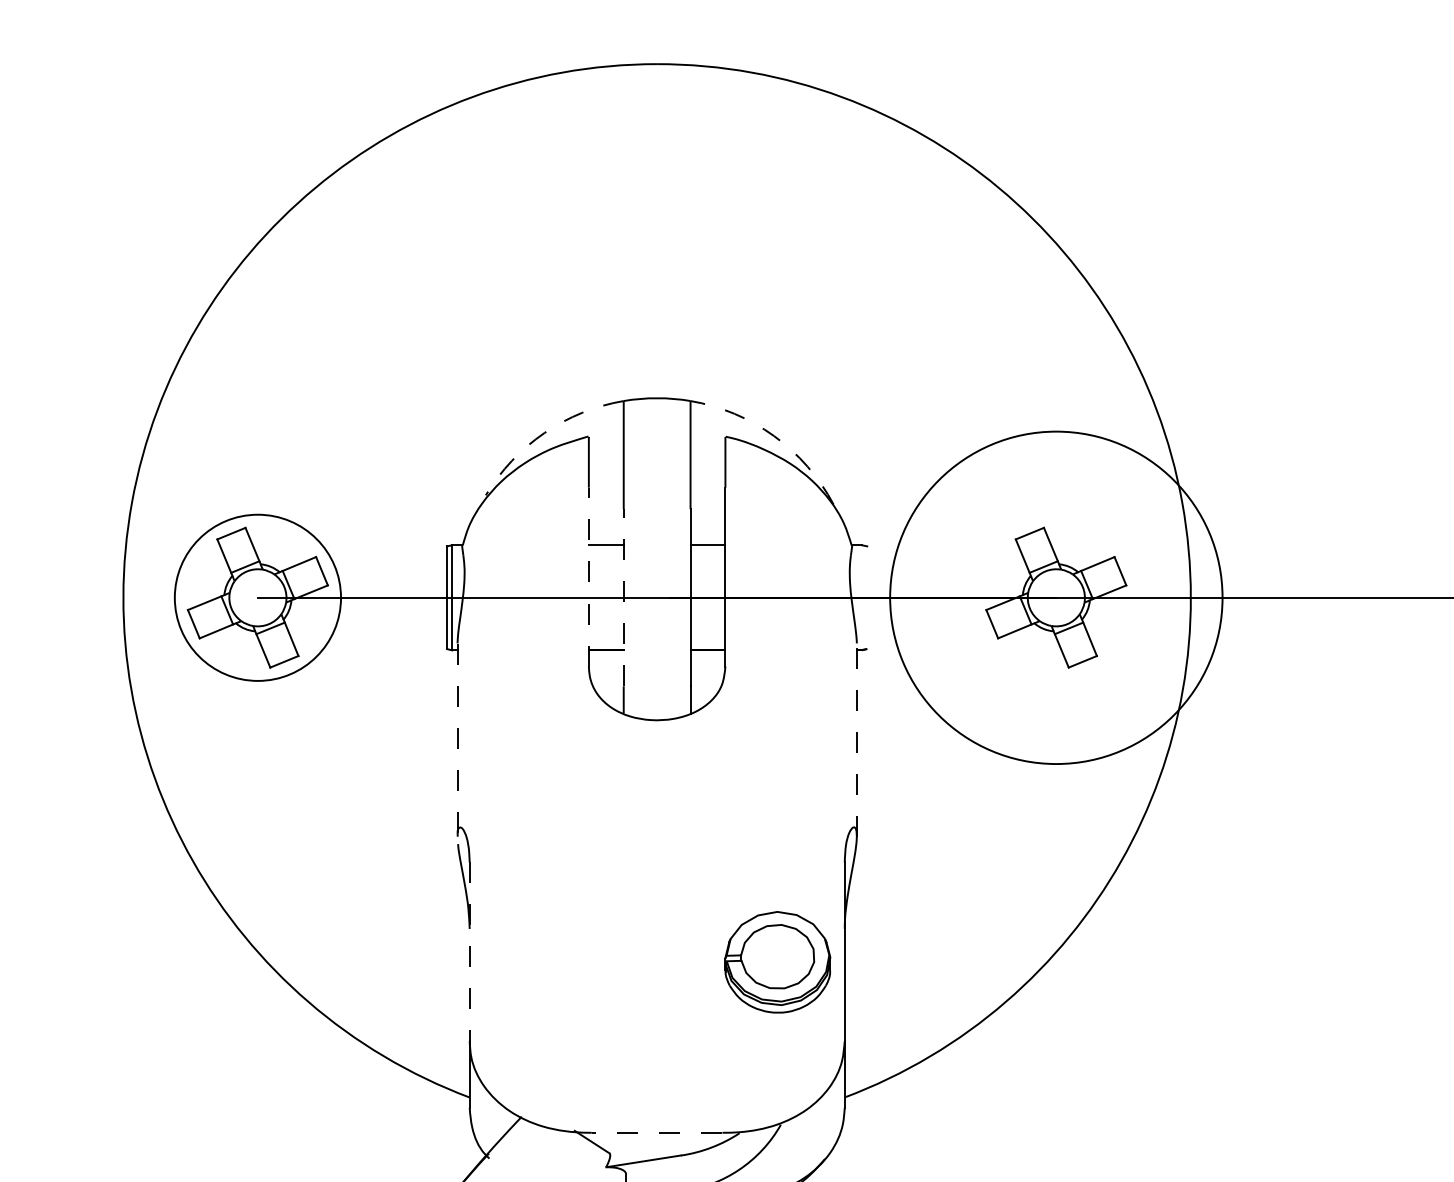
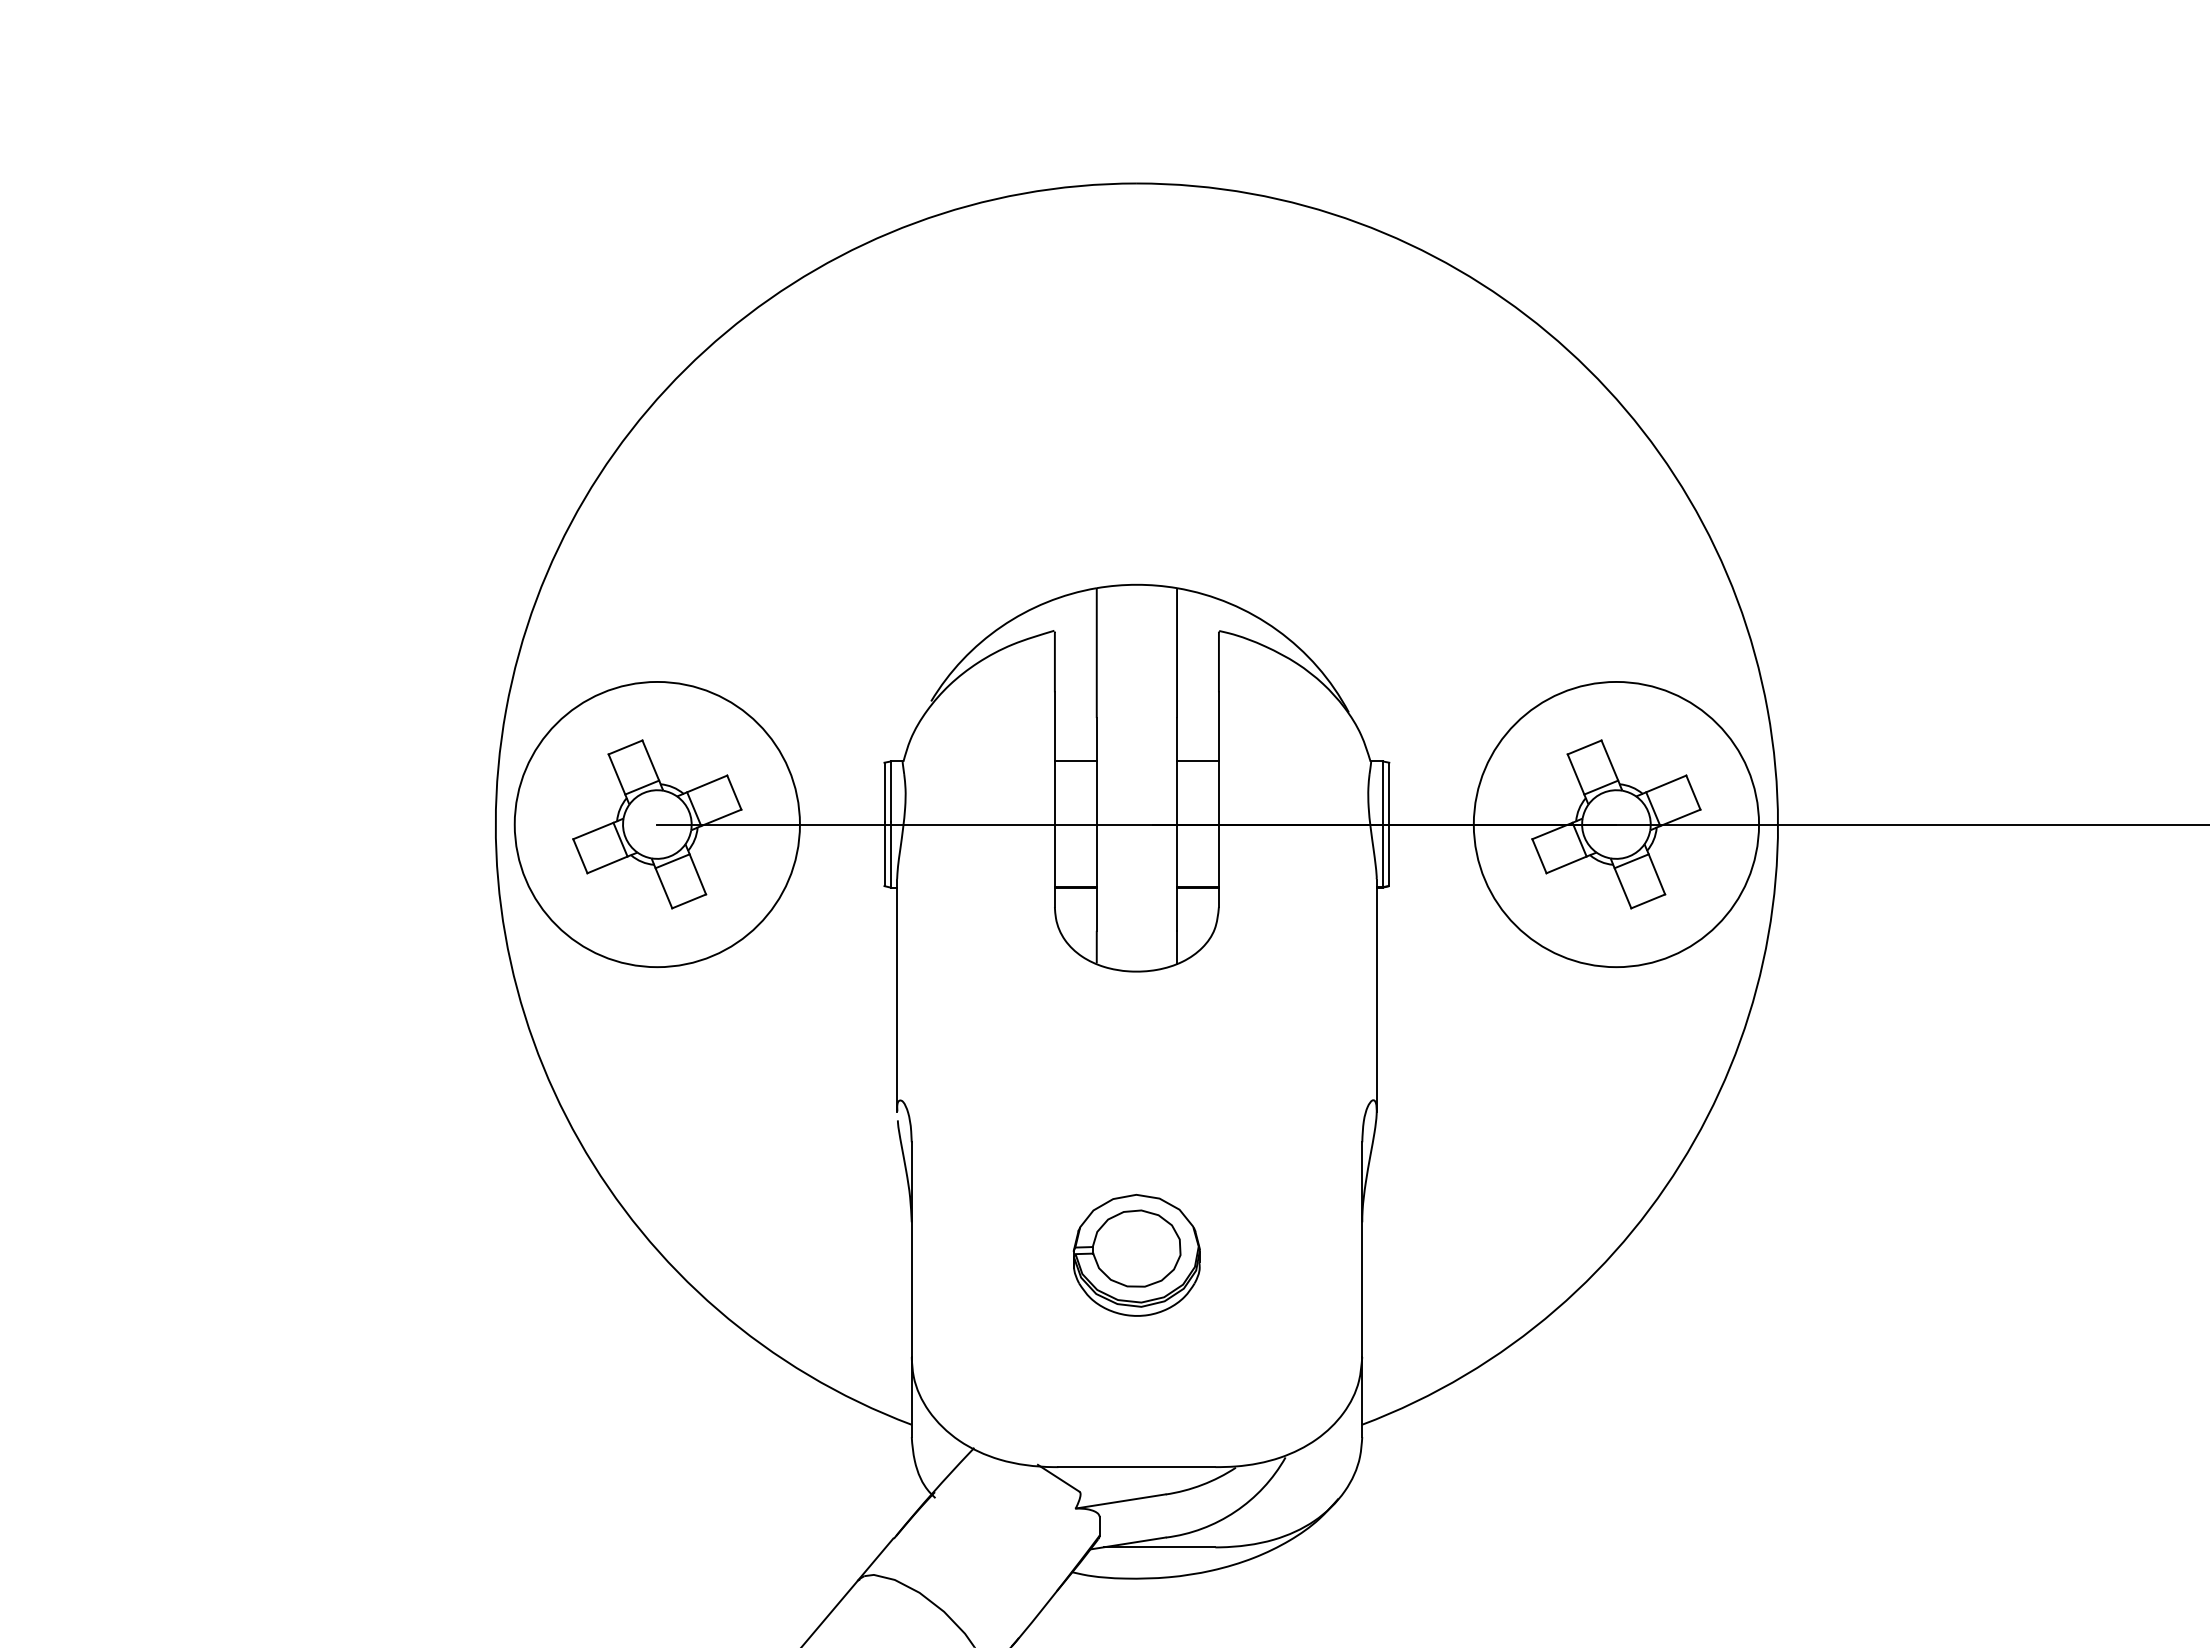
arc: (544, 432) -> (1001, 626), dashed -> solid
arc: (774, 436) -> (1277, 630), dashed -> solid
line: (588, 576) -> (1054, 799), dashed -> solid
line: (623, 596) -> (1096, 823), dashed -> solid
line: (867, 596) -> (1389, 823), added
circle: (257, 597) -> (656, 824), size x1.43
line: (861, 597) -> (1382, 824), added
circle: (1056, 597) -> (1616, 824), size x0.71
line: (457, 740) -> (897, 995), dashed -> solid
line: (856, 740) -> (1376, 995), dashed -> solid
line: (469, 952) -> (911, 1250), dashed -> solid
part: (777, 962) -> (1136, 1255), moved
line: (656, 1133) -> (1136, 1467), dashed -> solid

